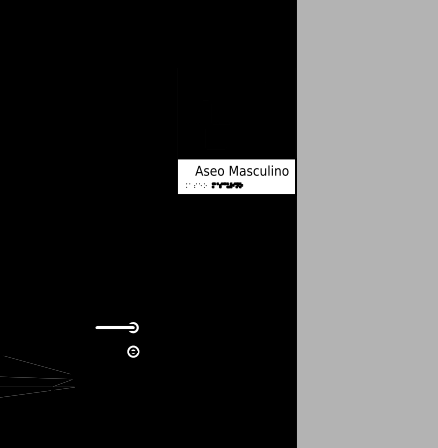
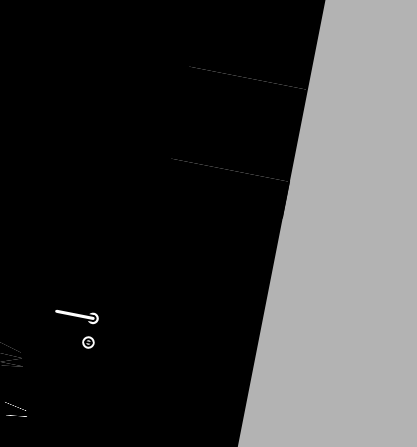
fill: (236, 176) -> (226, 187), added

